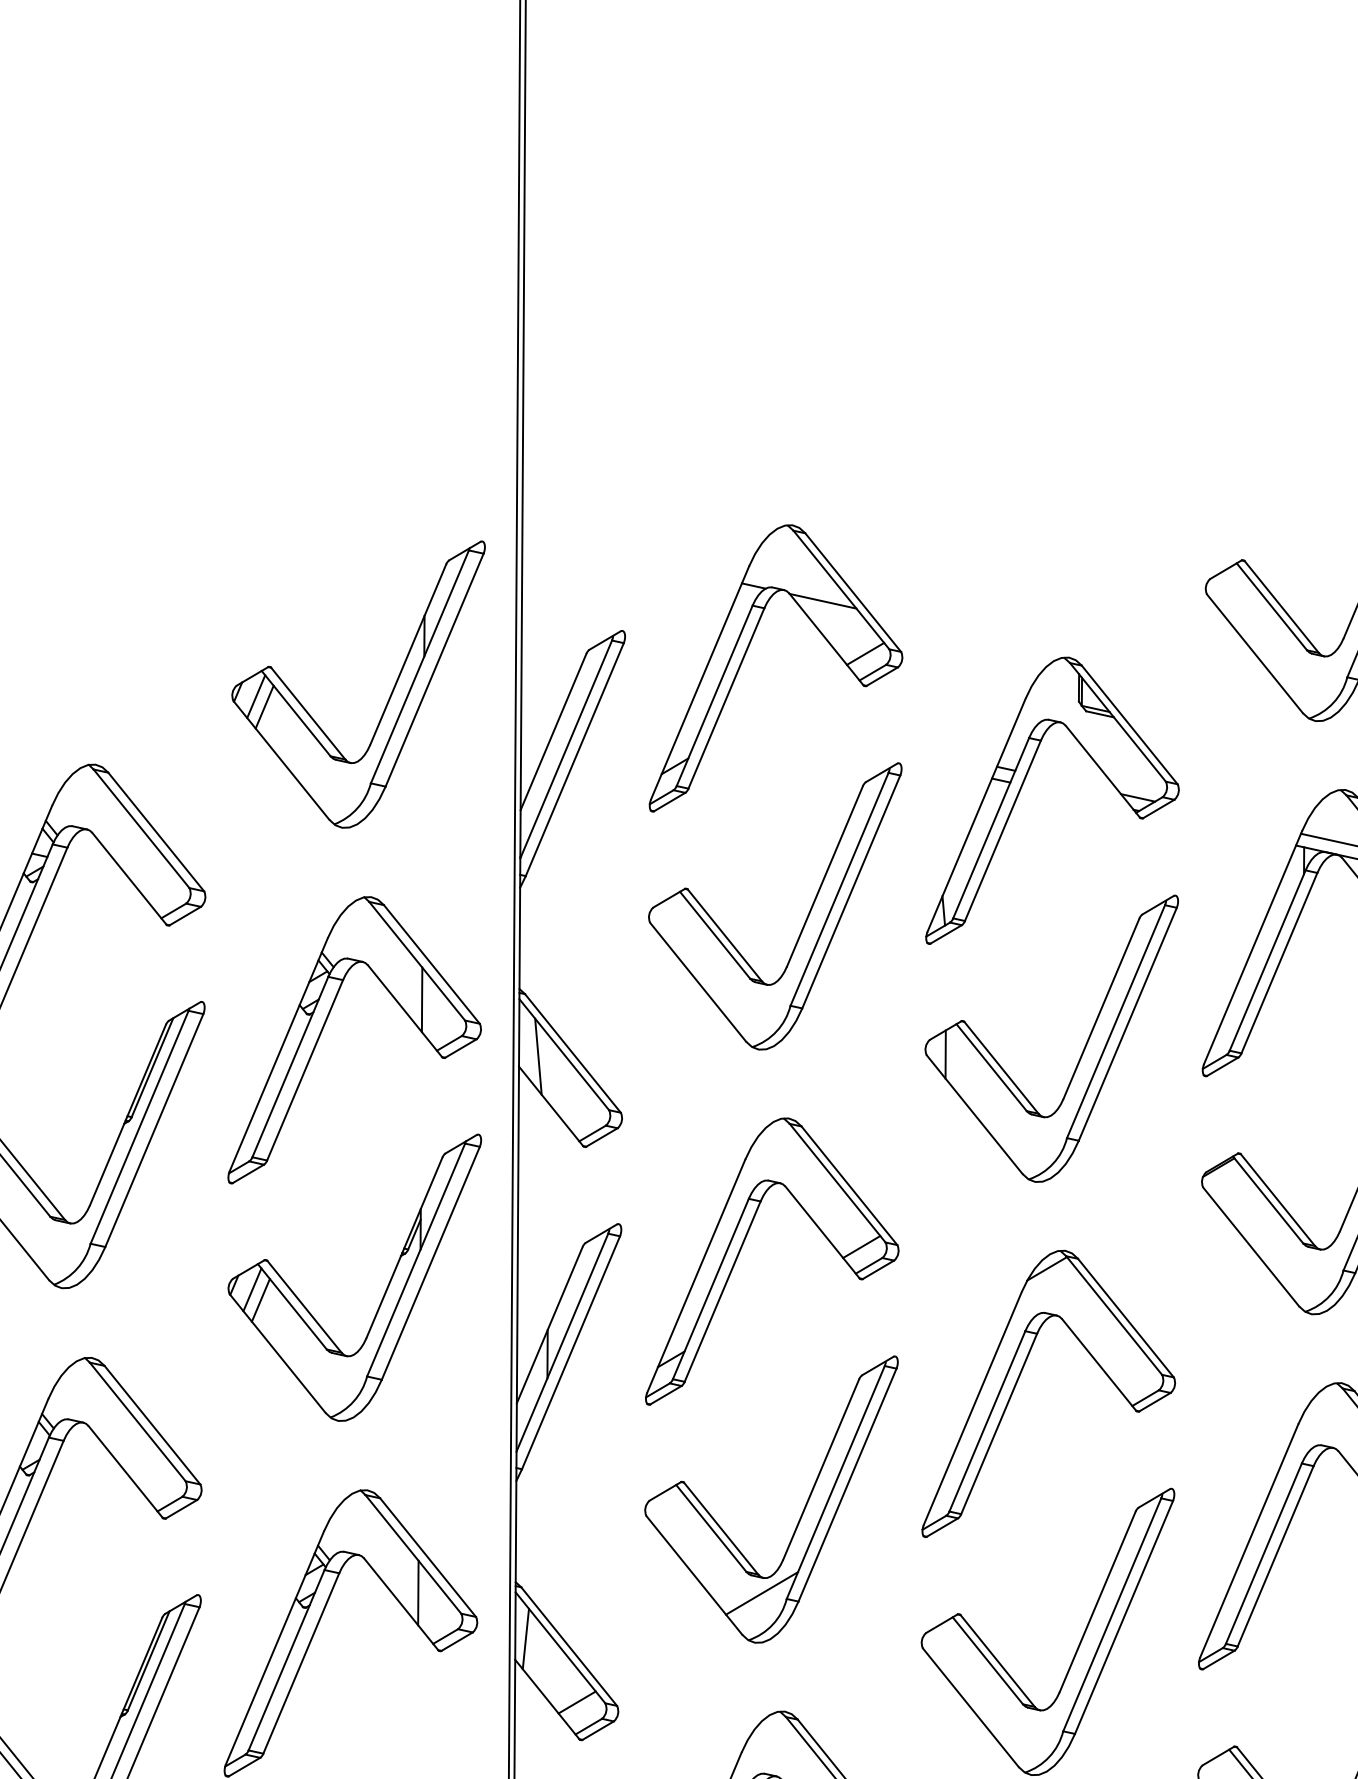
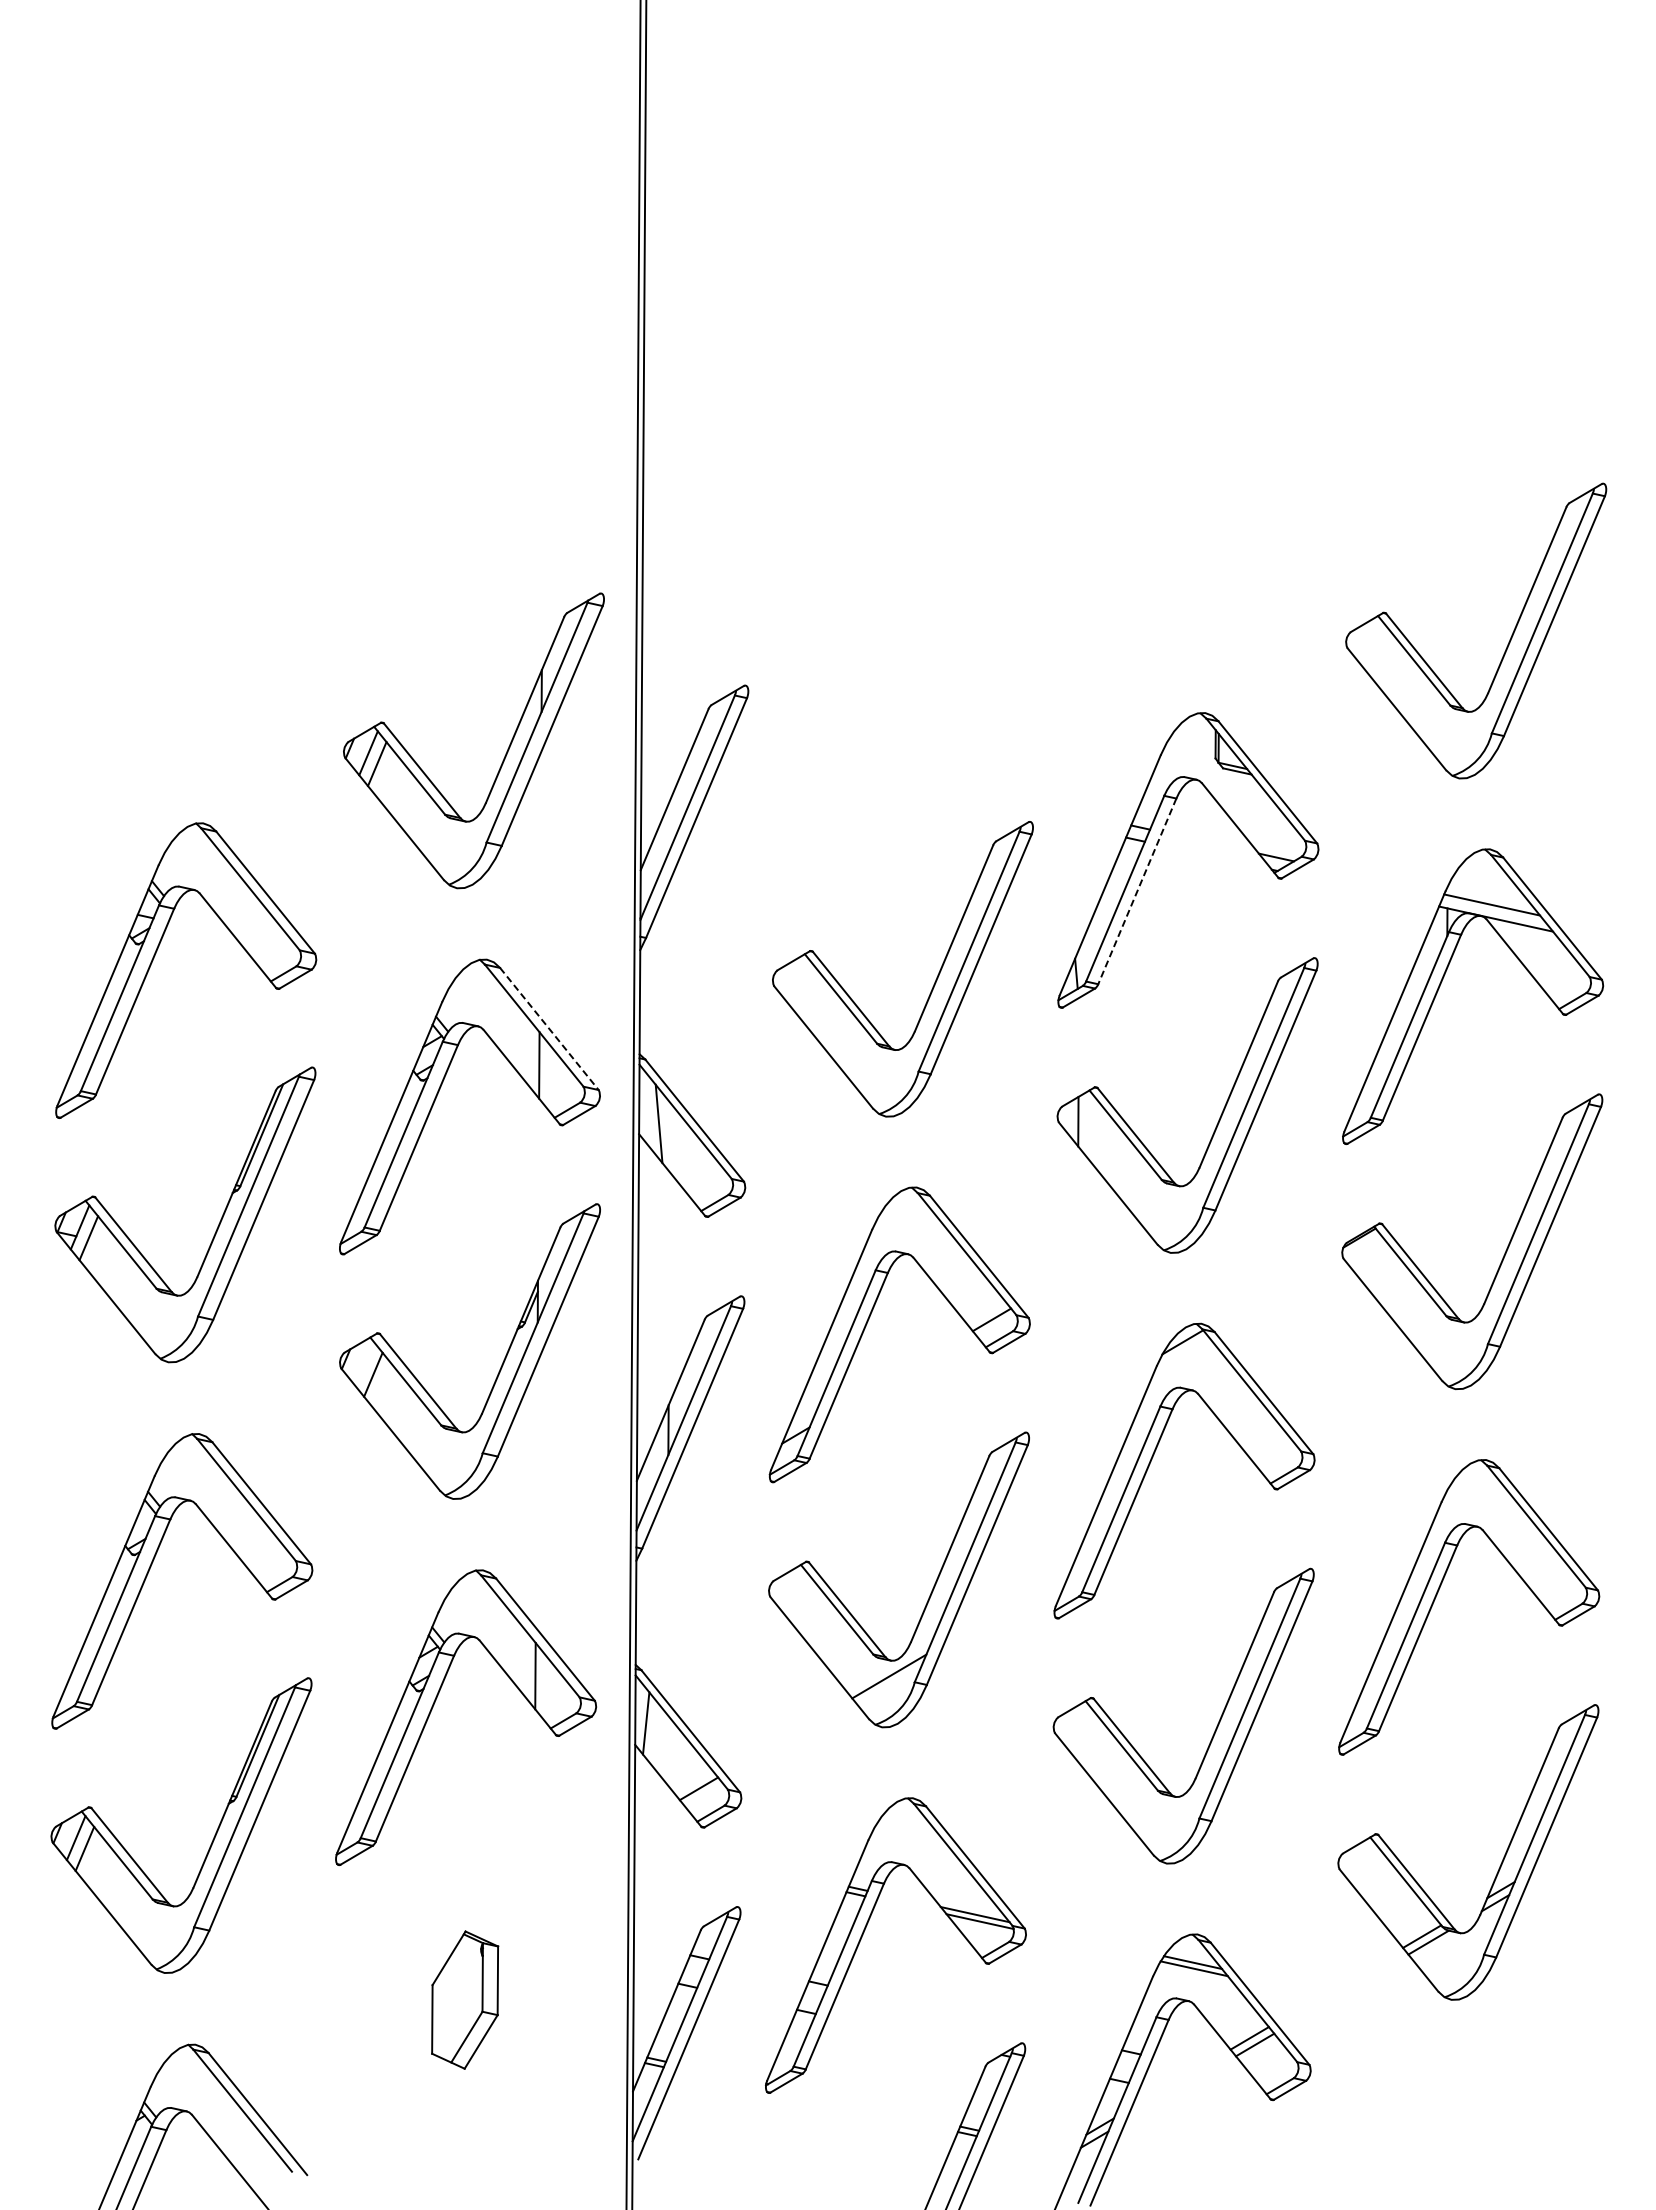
part: (744, 658) -> (871, 713), removed
line: (1003, 830) -> (1137, 891), solid -> dashed
line: (431, 964) -> (549, 1029), solid -> dashed
line: (252, 1290) -> (364, 1364), removed

